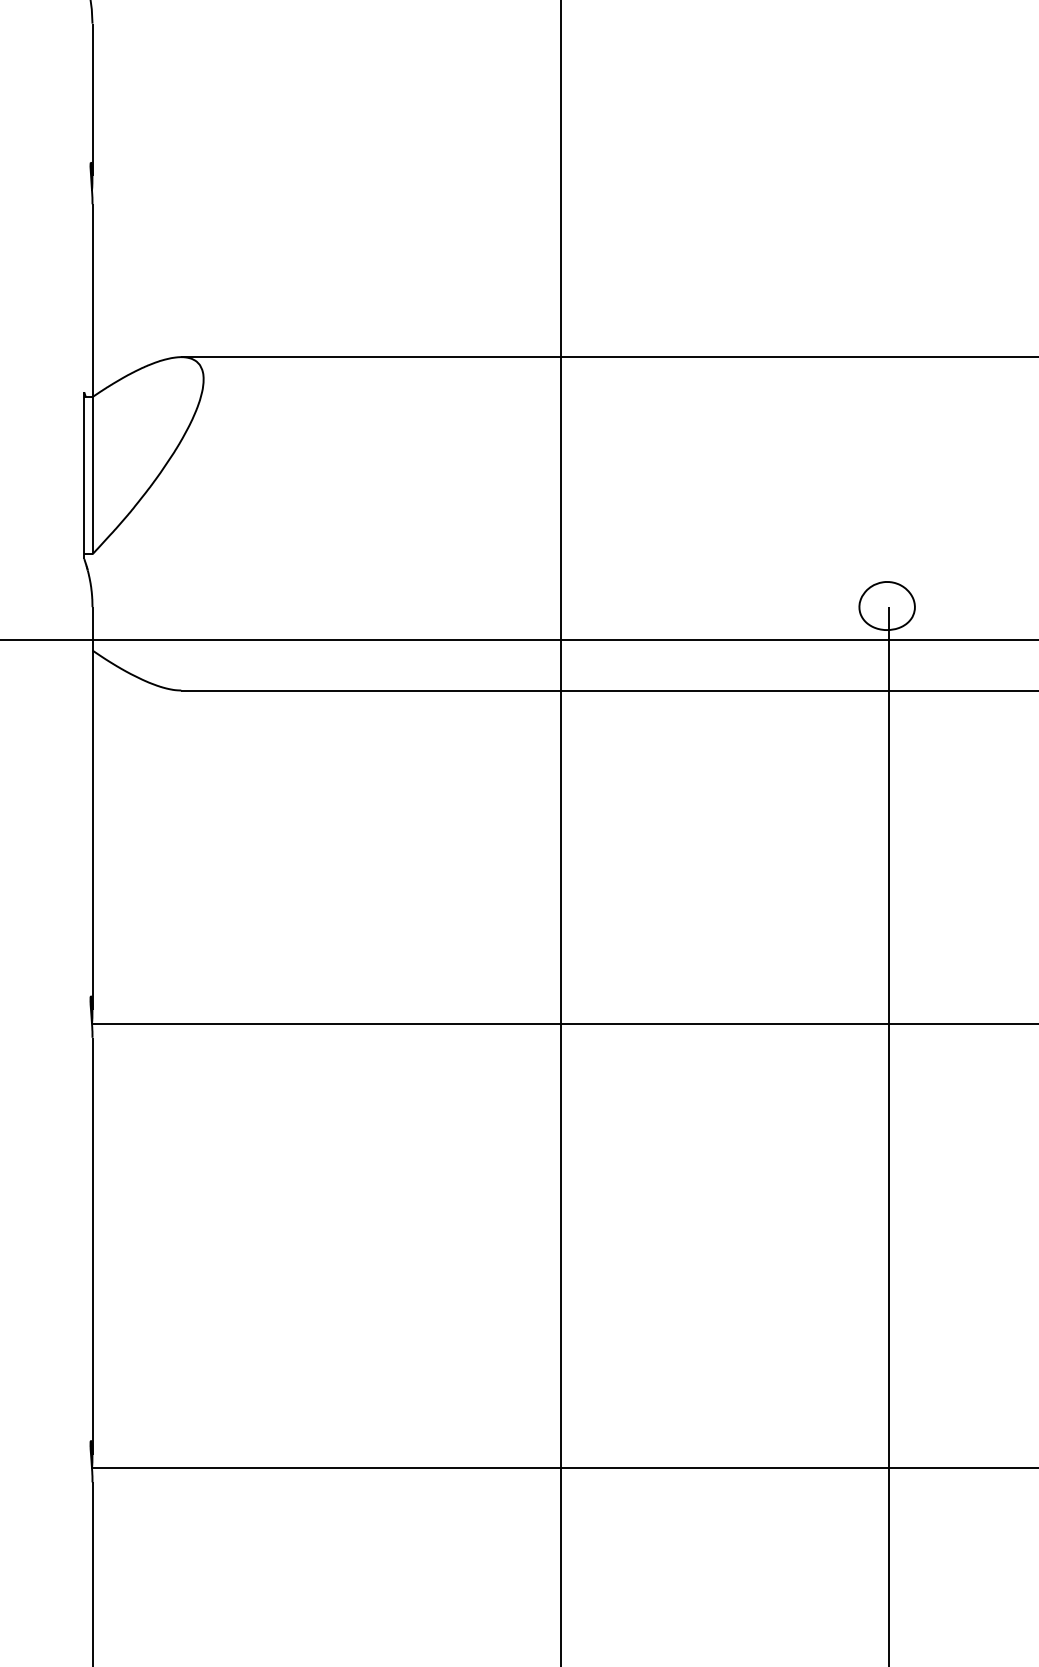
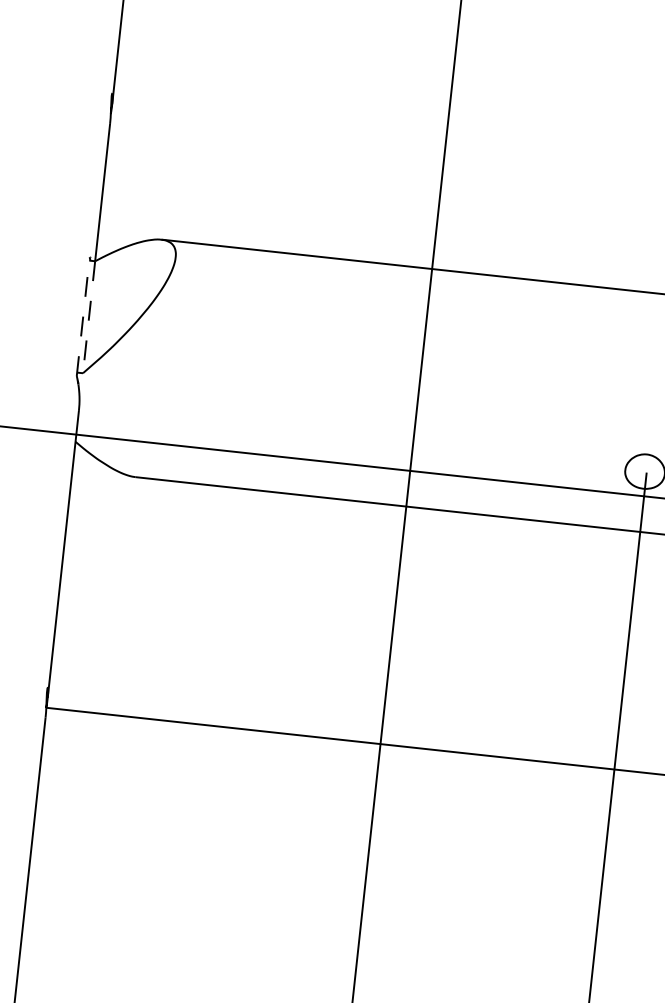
line: (84, 475) -> (83, 316), solid -> dashed
line: (92, 475) -> (89, 317), solid -> dashed

